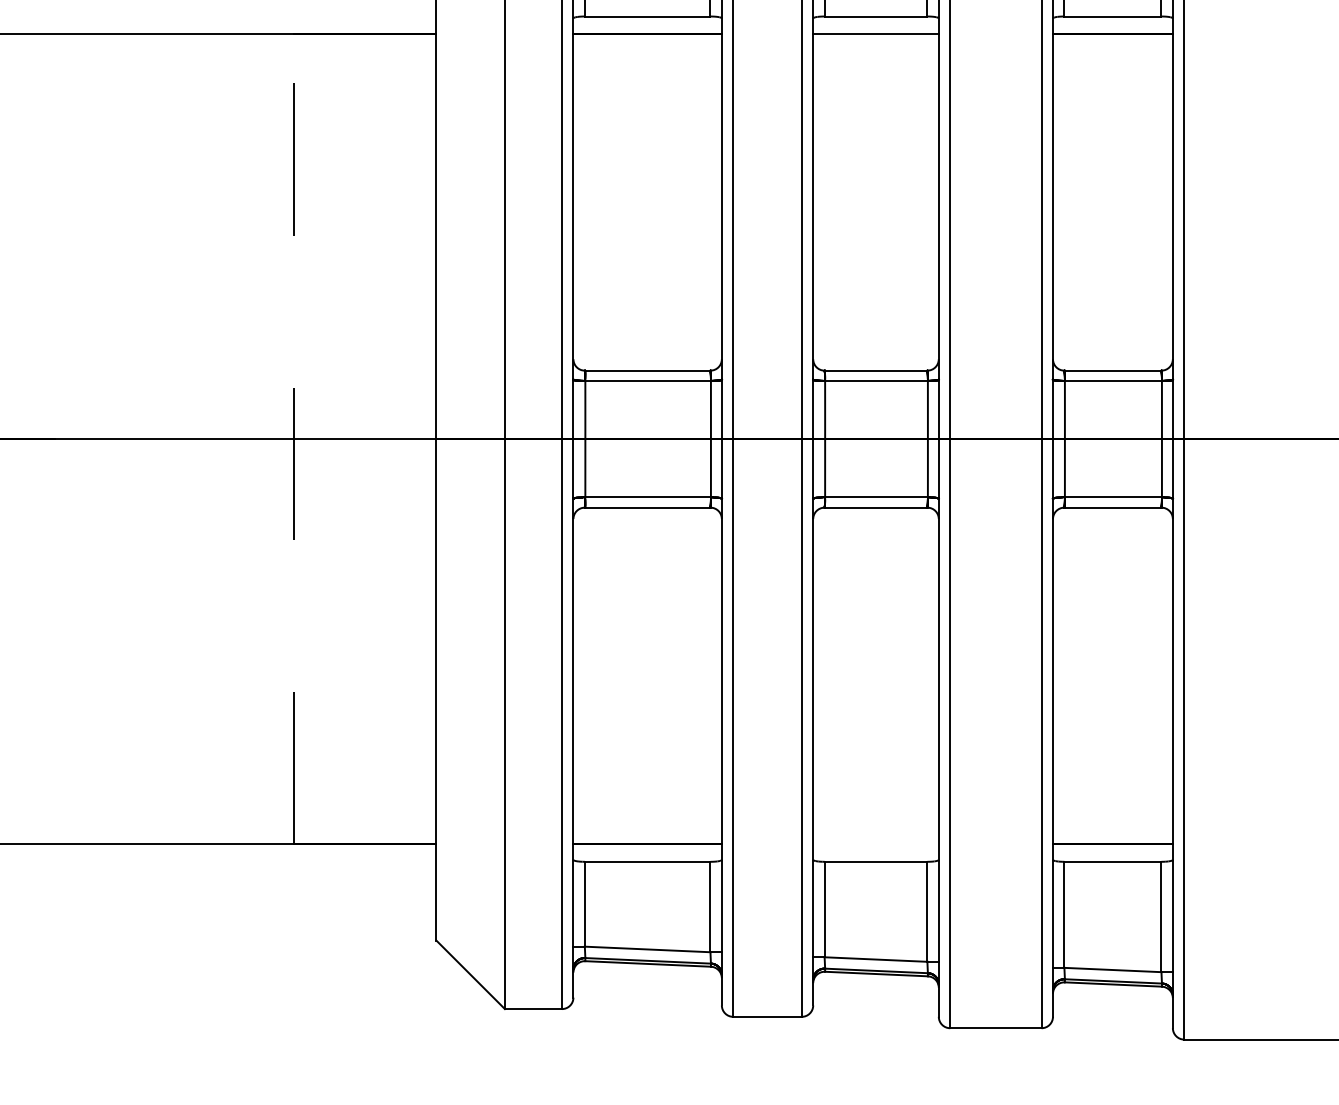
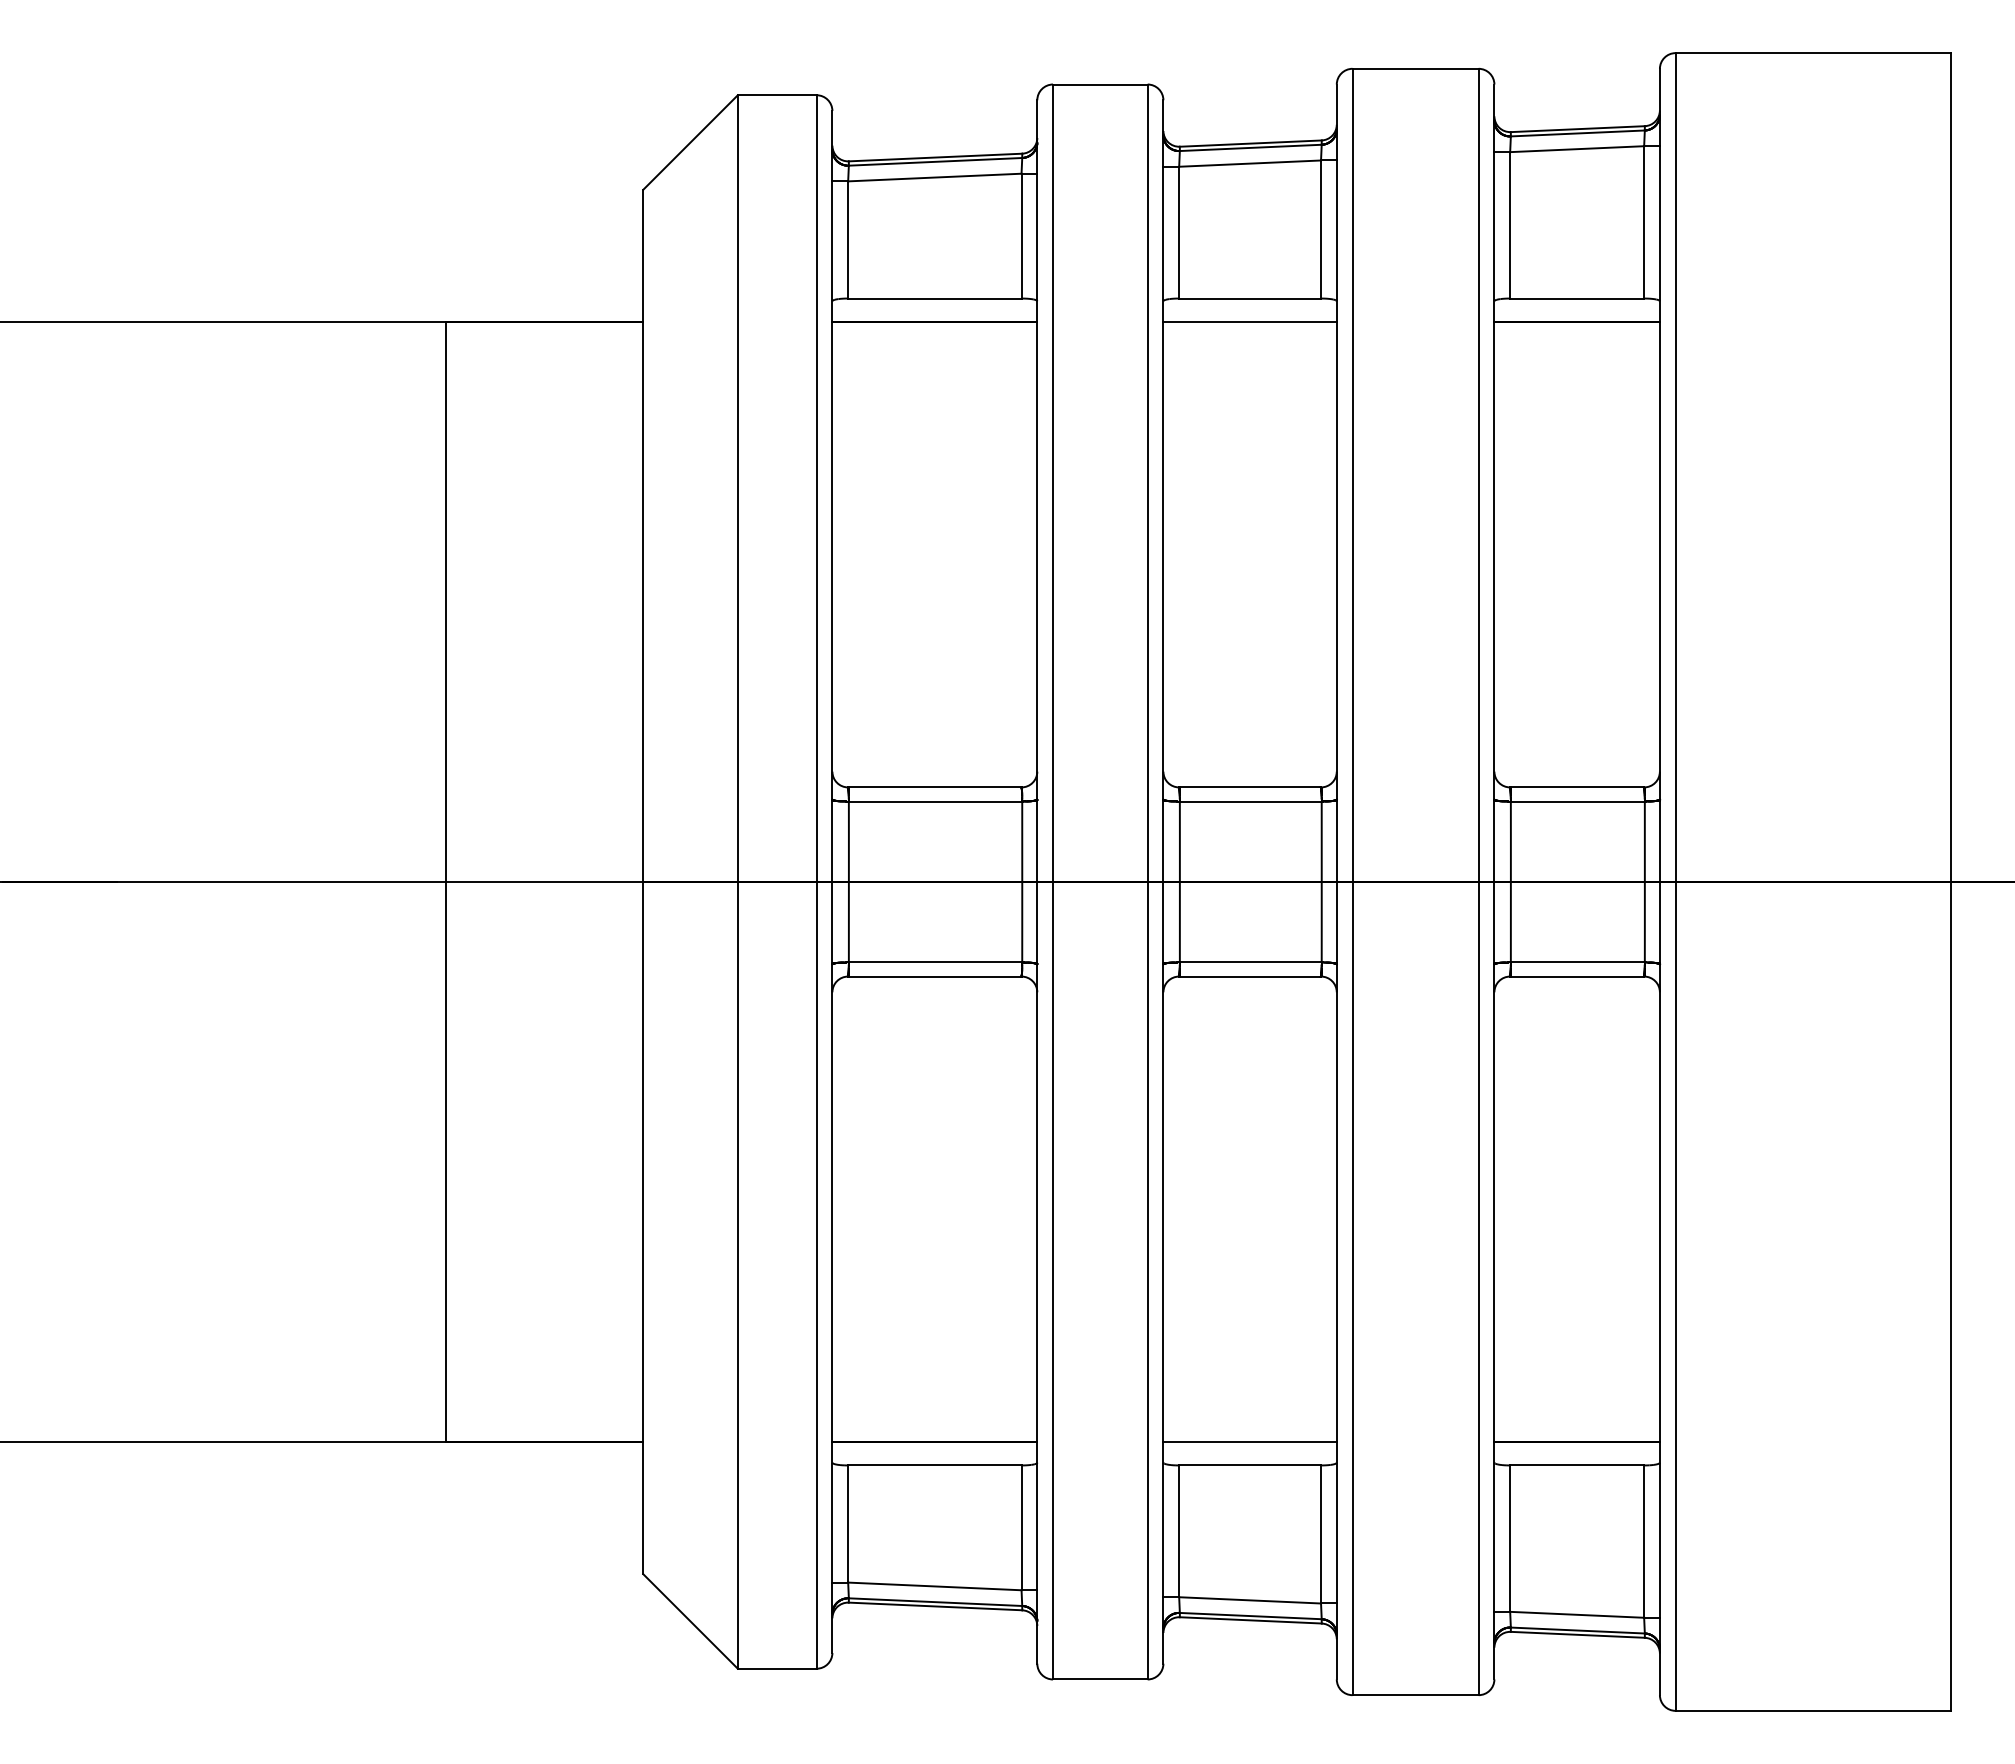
line: (293, 439) -> (446, 882), dashed -> solid
line: (875, 844) -> (1249, 1441), added

